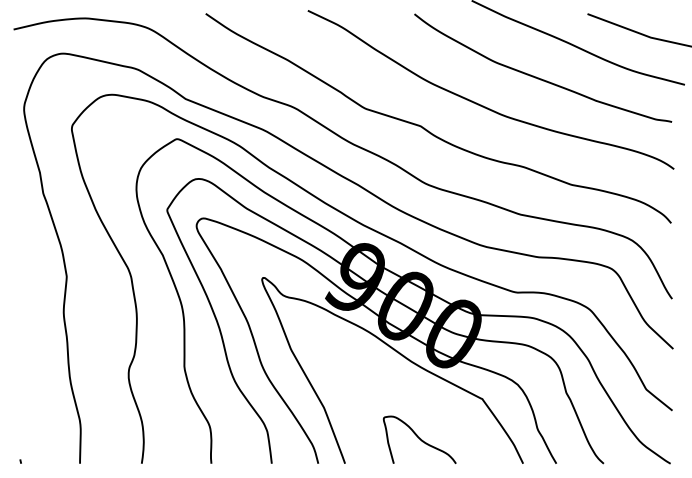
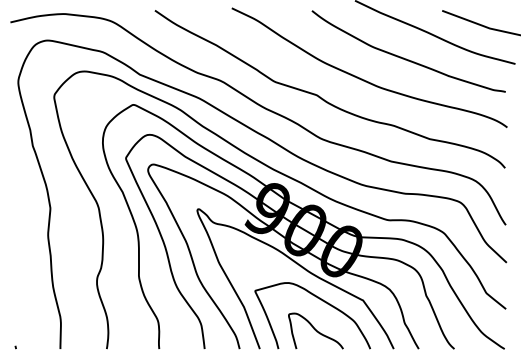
curve: (425, 398) -> (320, 299), added

